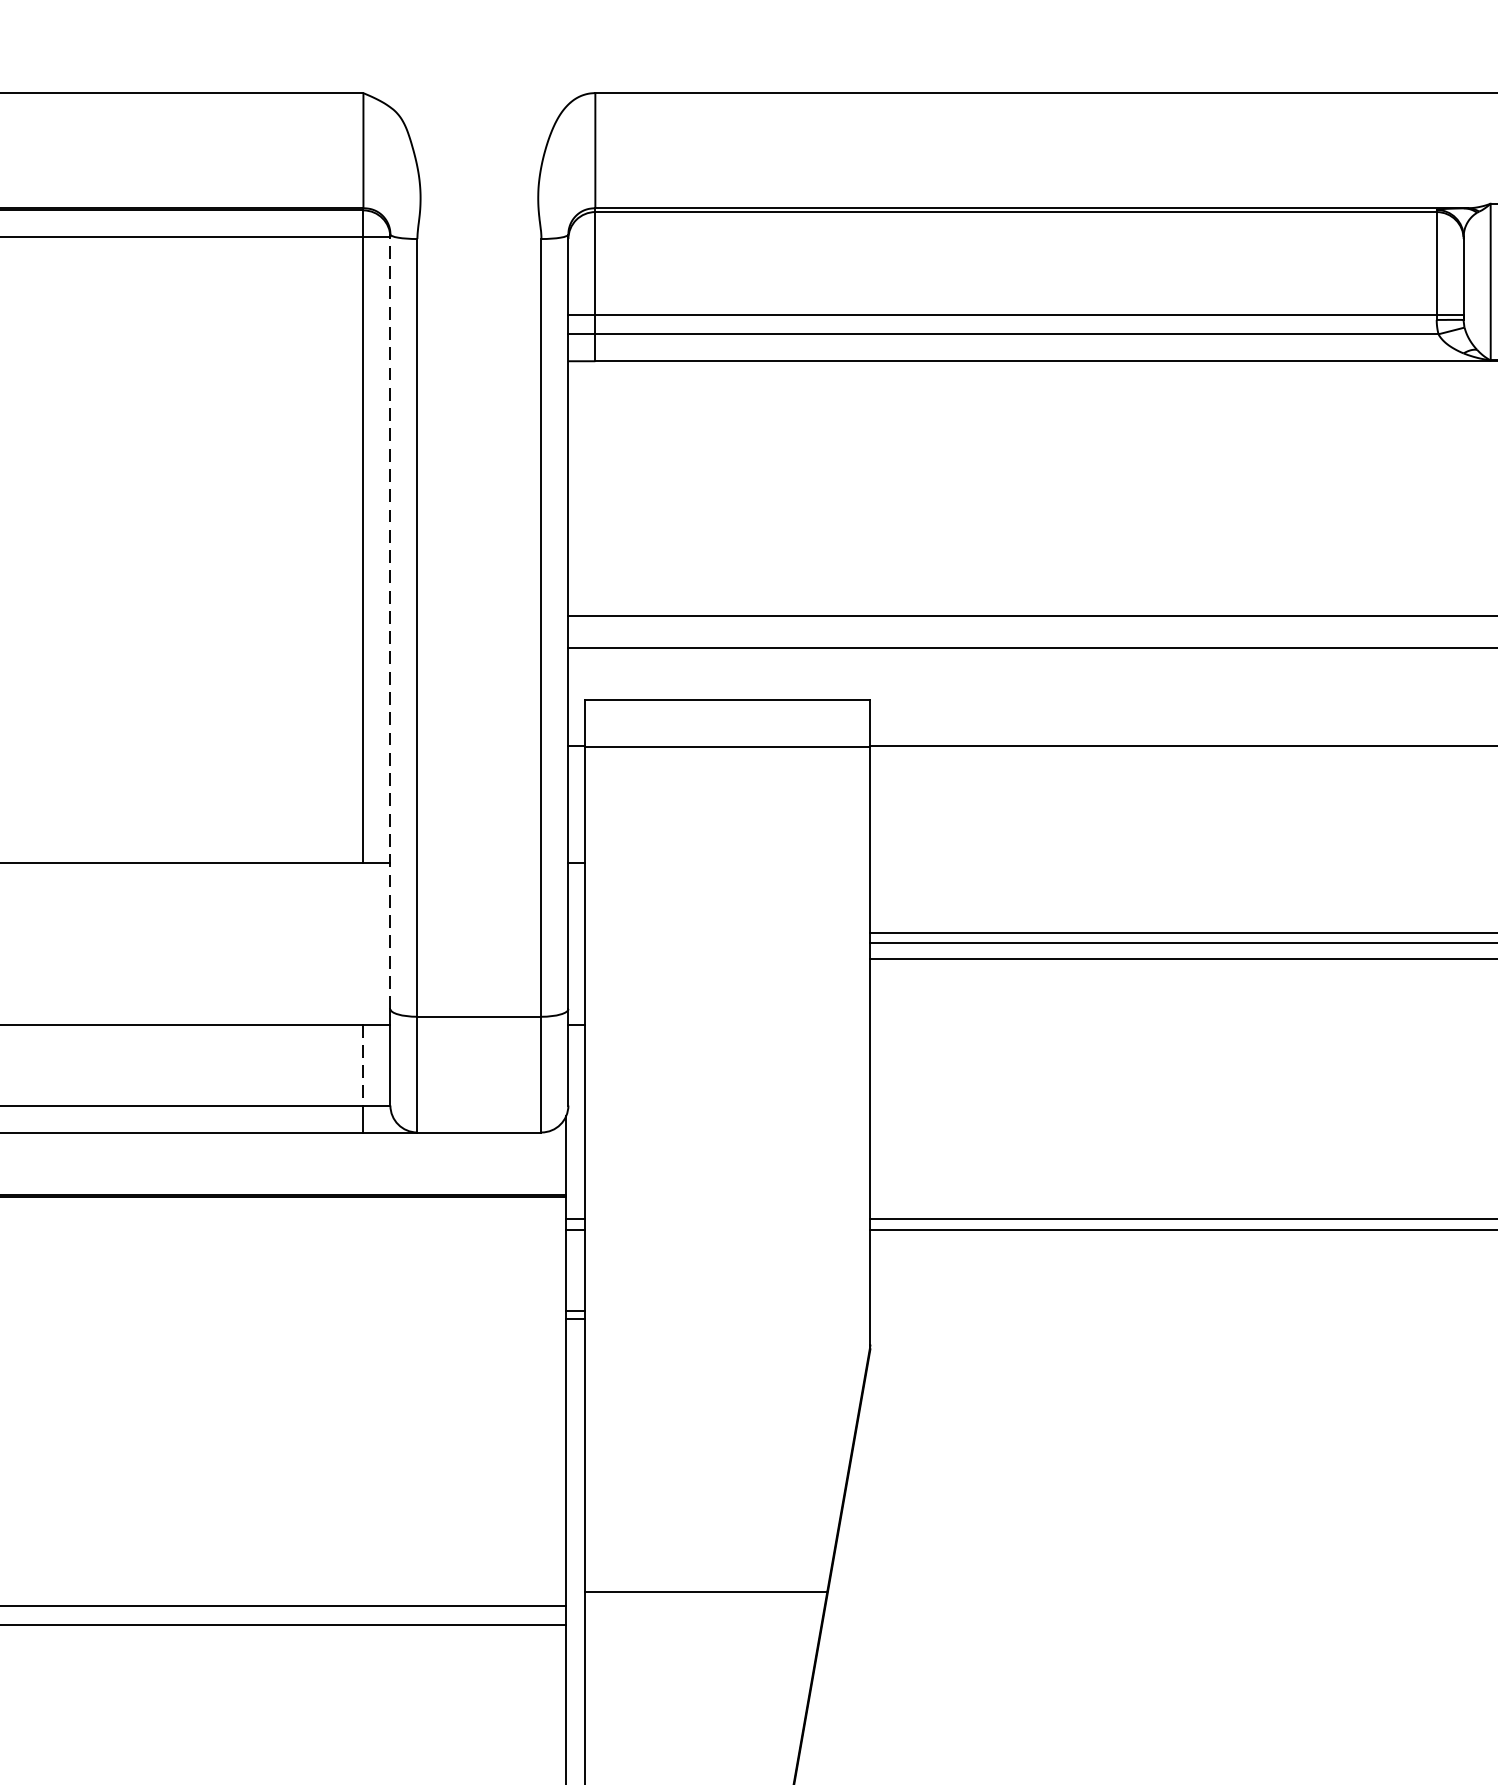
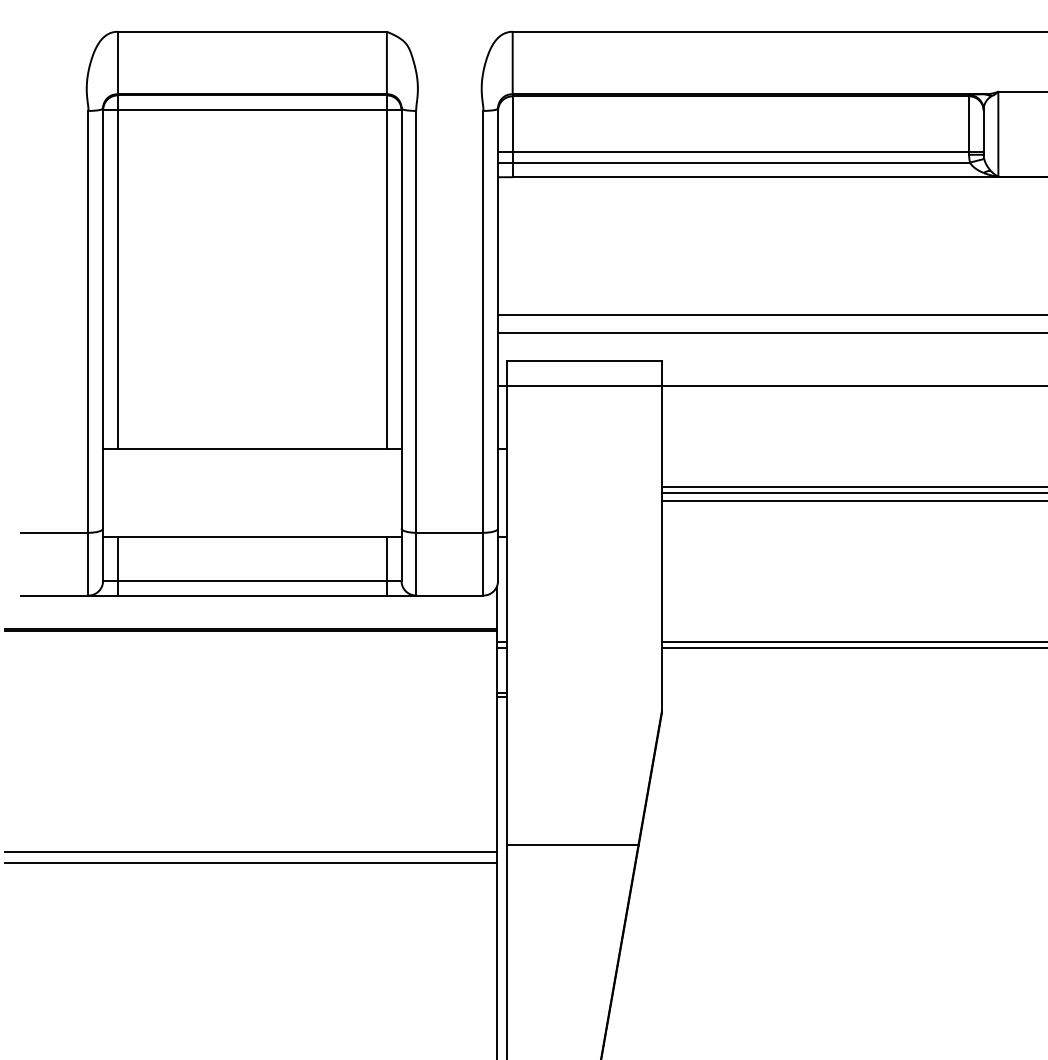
line: (390, 621) -> (401, 318), dashed -> solid
line: (362, 1065) -> (386, 559), dashed -> solid

